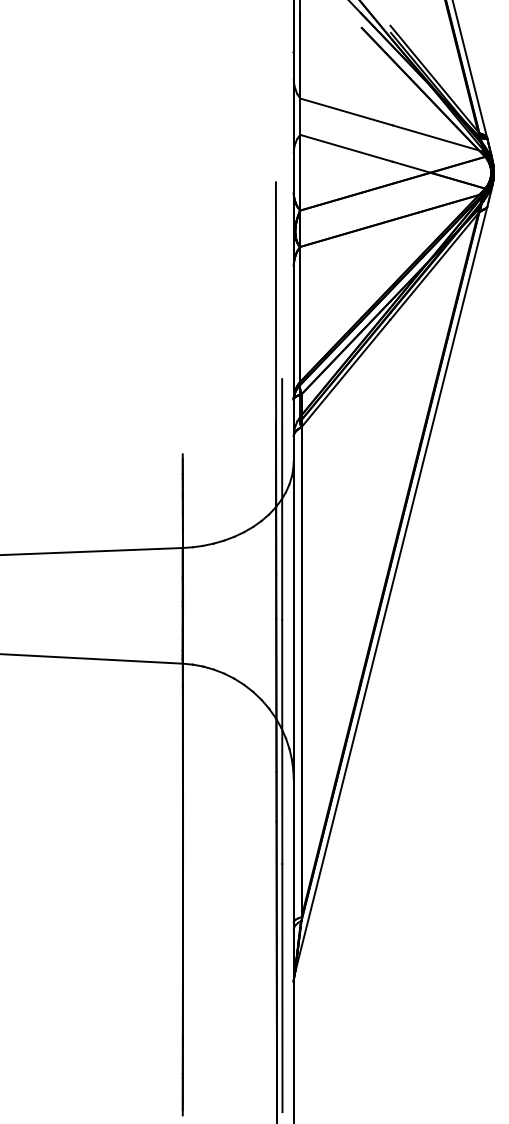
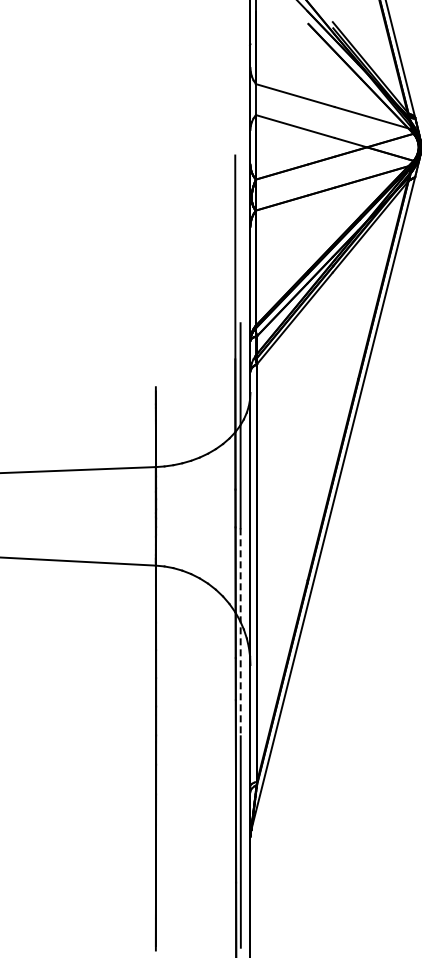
line: (282, 742) -> (240, 632), solid -> dashed

